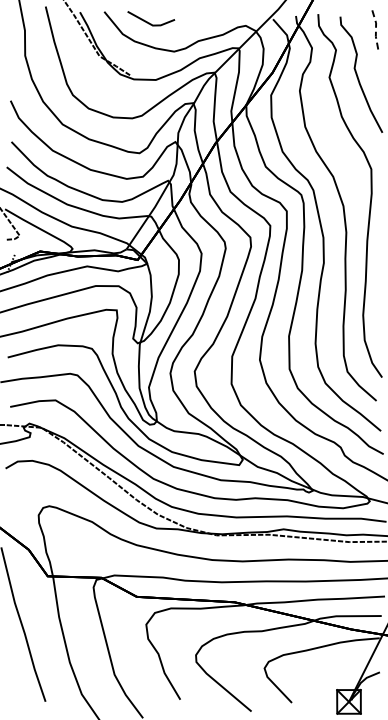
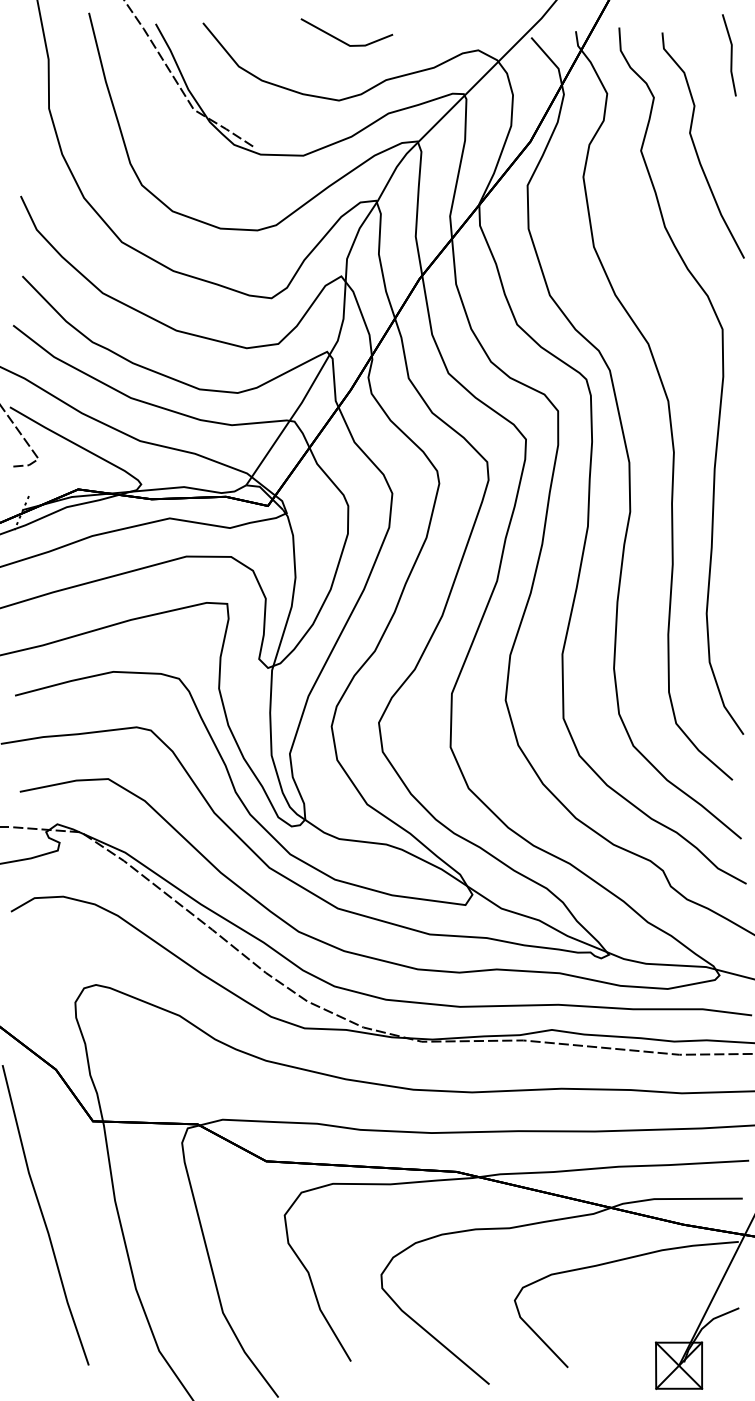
line: (149, 22) -> (343, 39), moved
line: (376, 27) -> (732, 53), dashed -> solid

